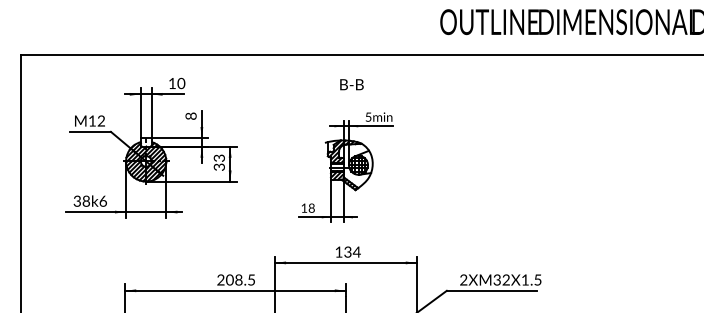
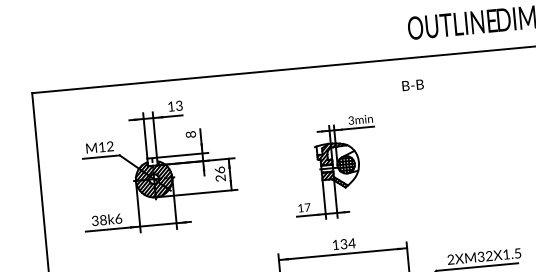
text: (181, 83) -> (179, 105), 10 -> 13
text: (351, 84) -> (412, 85), moved
text: (368, 116) -> (351, 119), 5min -> 3min
text: (218, 162) -> (219, 174), 33 -> 26
text: (311, 207) -> (307, 206), 18 -> 17

